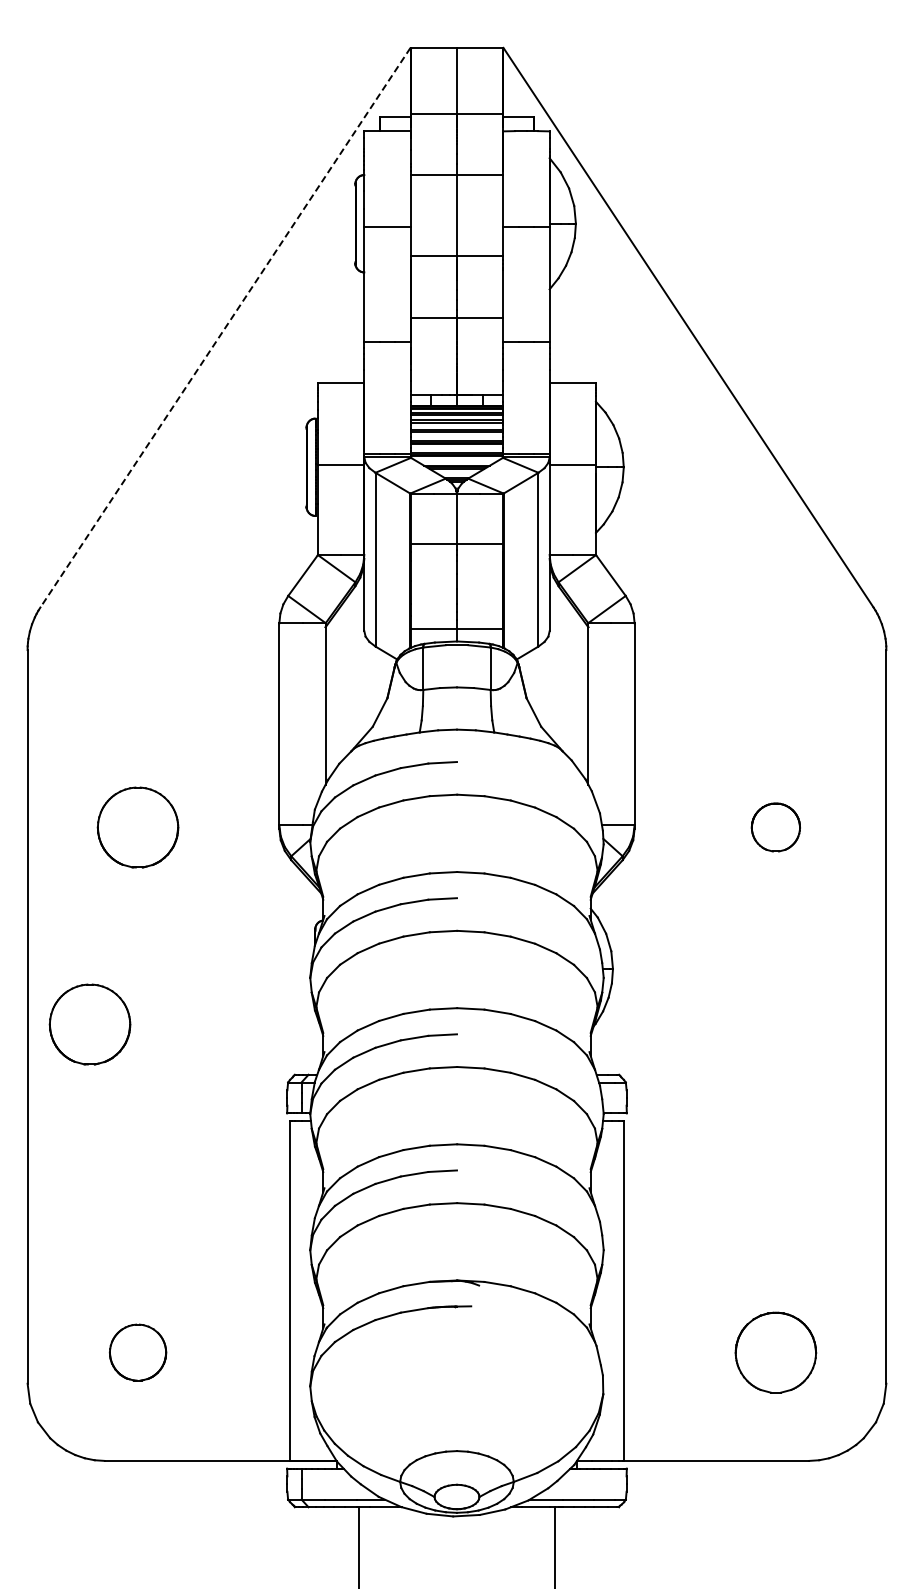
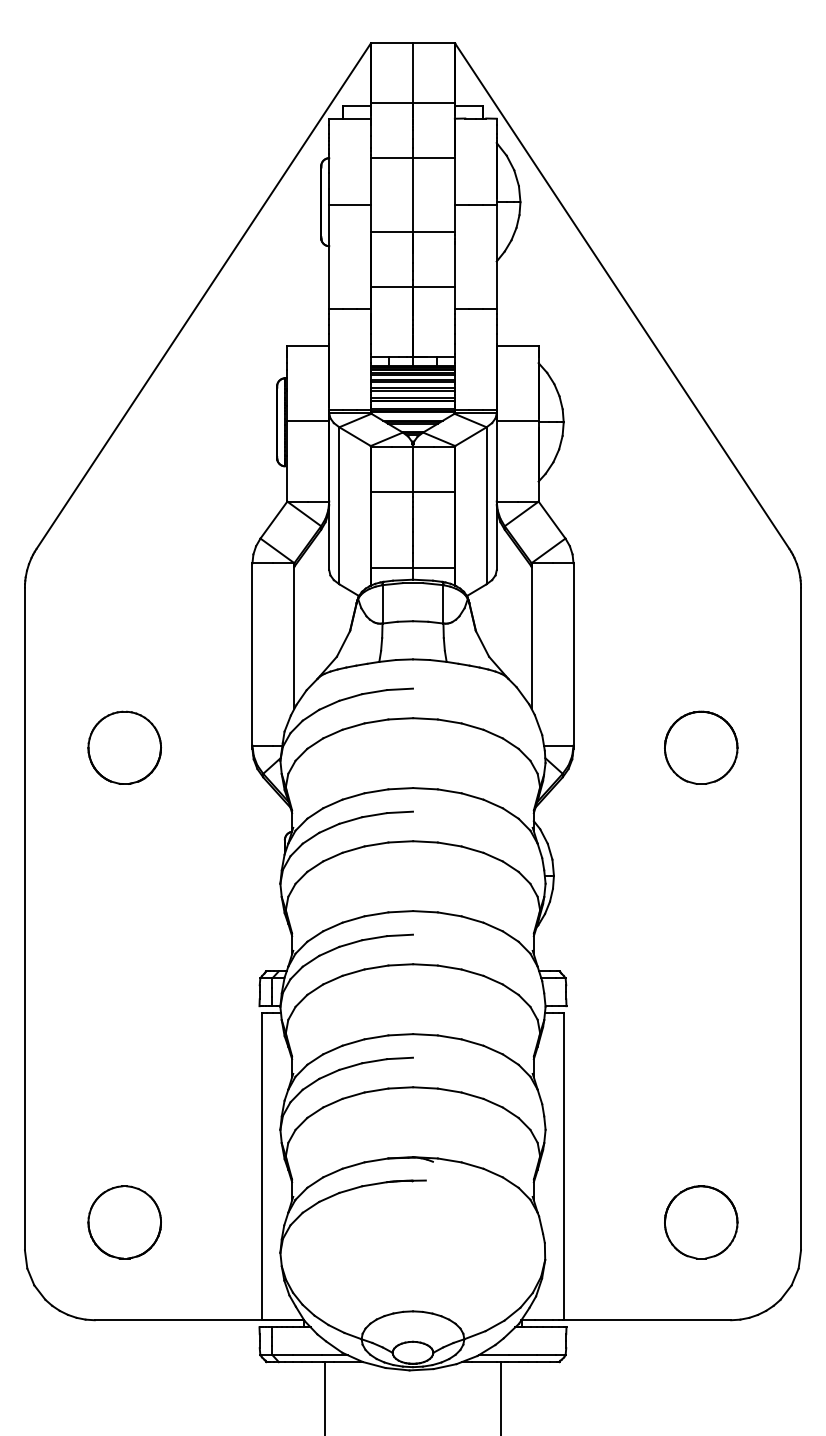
line: (225, 328) -> (203, 296), dashed -> solid
part: (775, 827) -> (700, 747), size x1.67
part: (89, 1024) -> (80, 925), removed
part: (137, 1352) -> (124, 1222), size x1.43

